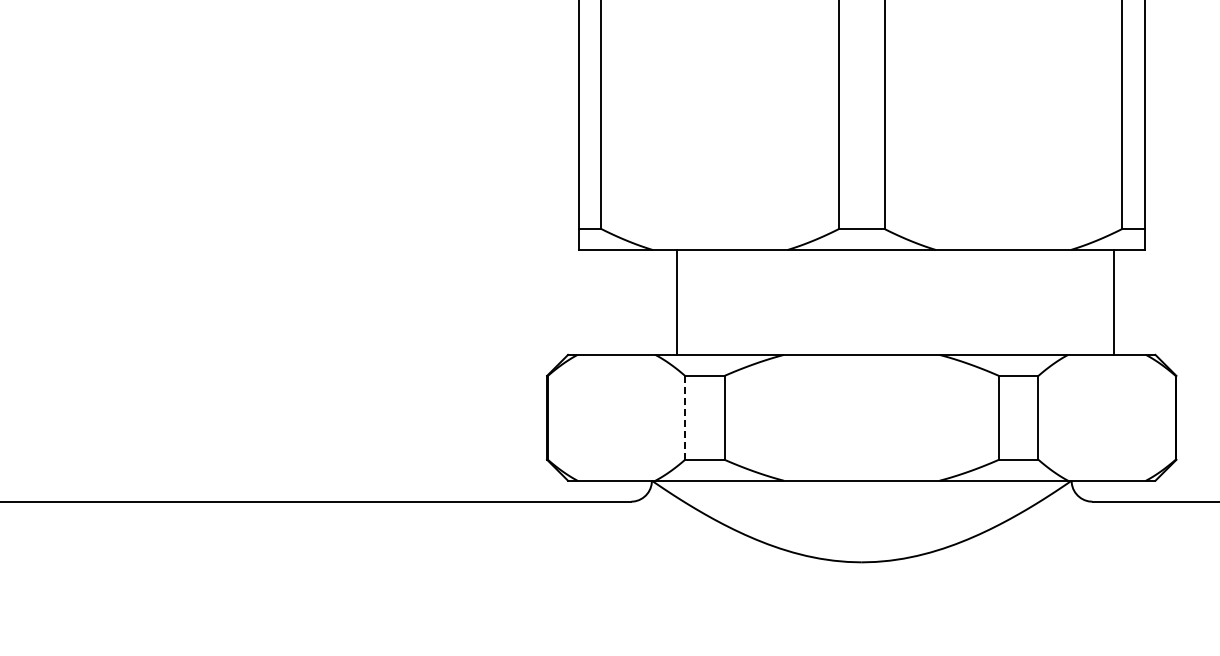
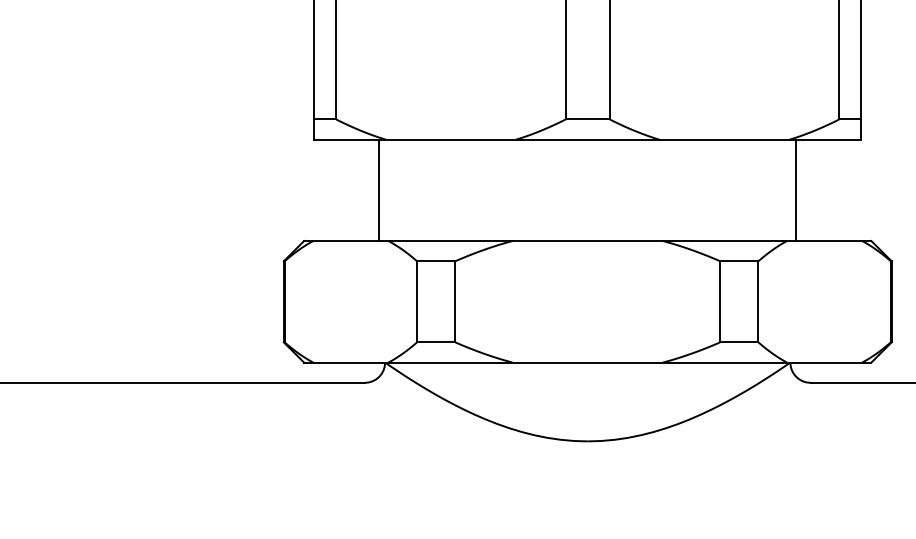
line: (676, 302) -> (378, 190), moved
line: (1113, 302) -> (796, 190), moved
line: (685, 417) -> (417, 301), dashed -> solid

